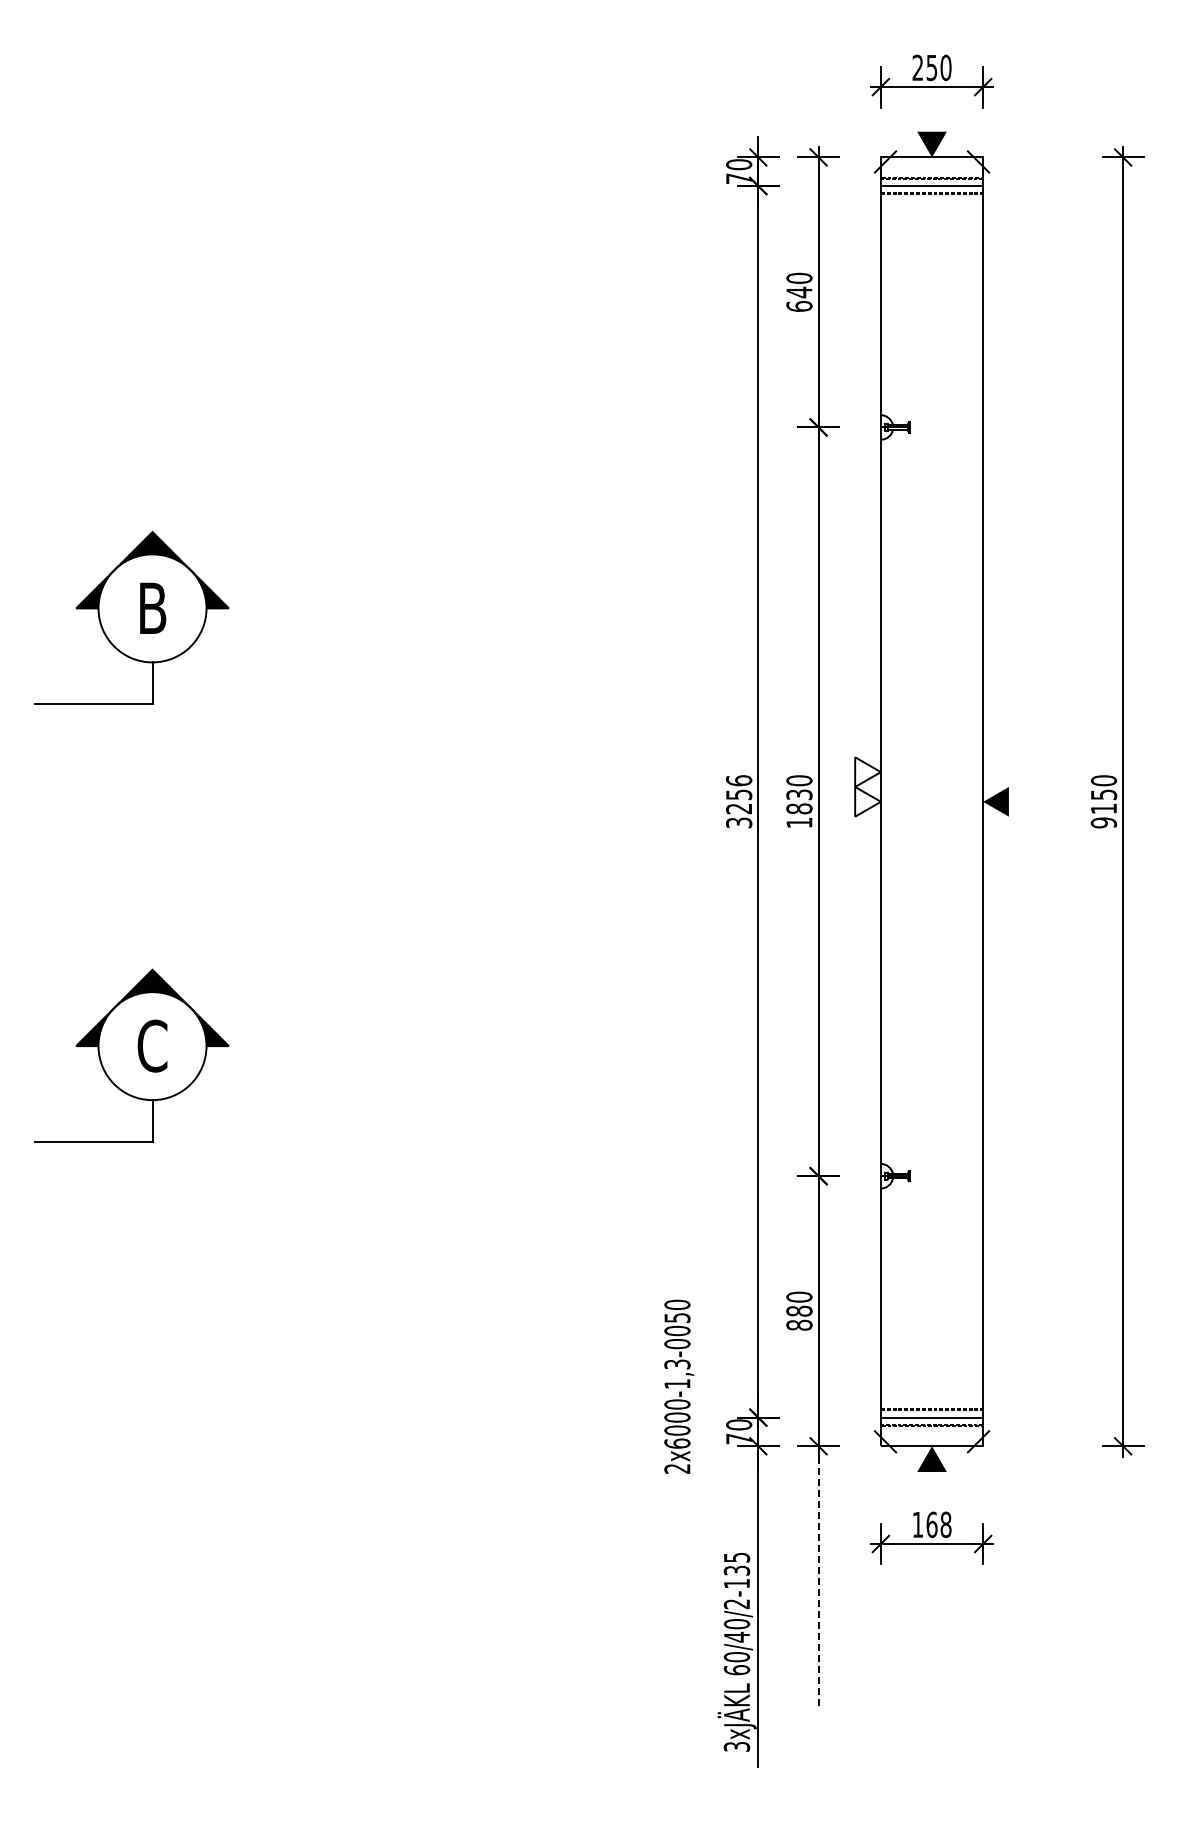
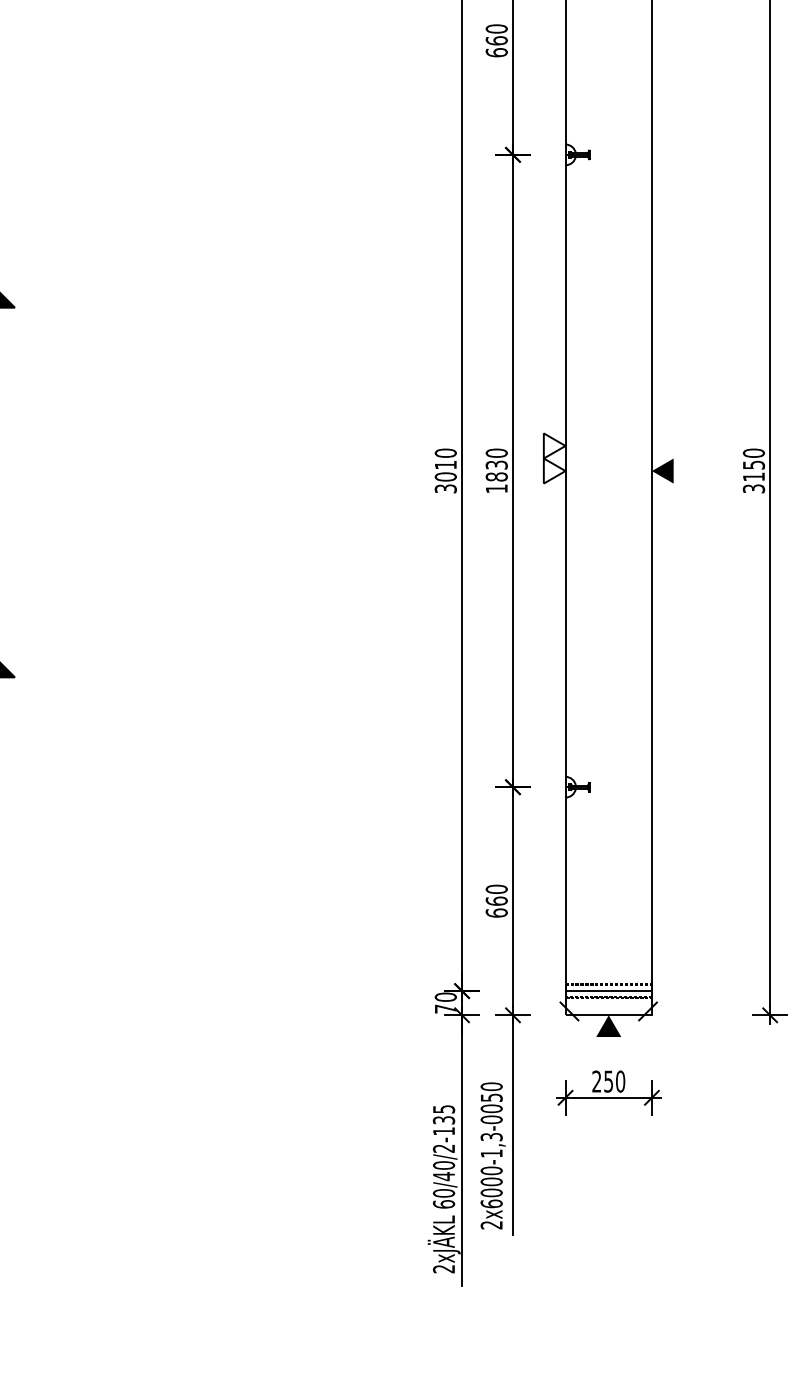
text: (799, 292) -> (496, 40), 640 -> 660
text: (739, 794) -> (446, 464), 3256 -> 3010
text: (1103, 822) -> (753, 488), 9150 -> 3150
text: (799, 1317) -> (496, 906), 880 -> 660
text: (679, 1386) -> (493, 1155), moved
text: (931, 1524) -> (608, 1081), 168 -> 250
line: (818, 1577) -> (512, 1126), dashed -> solid
text: (737, 1746) -> (444, 1268), 3xJÄKL -> 2xJÄKL

